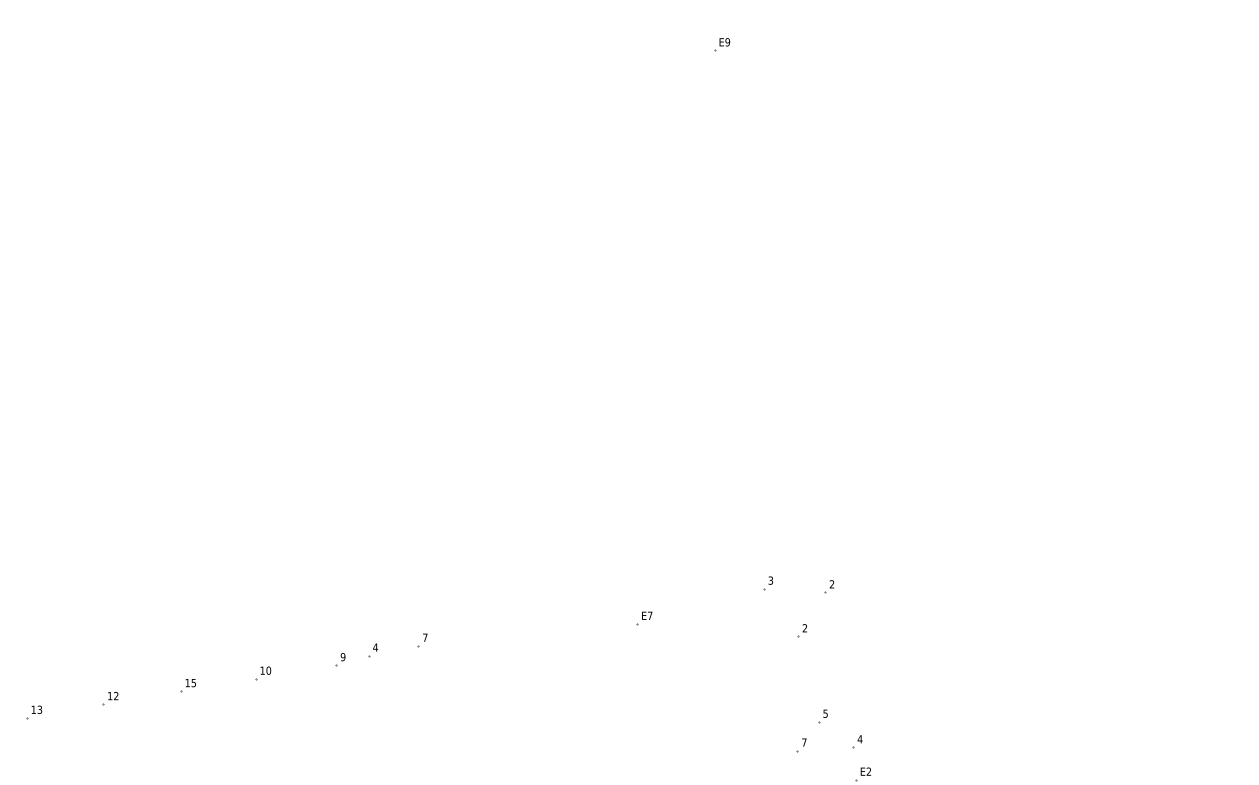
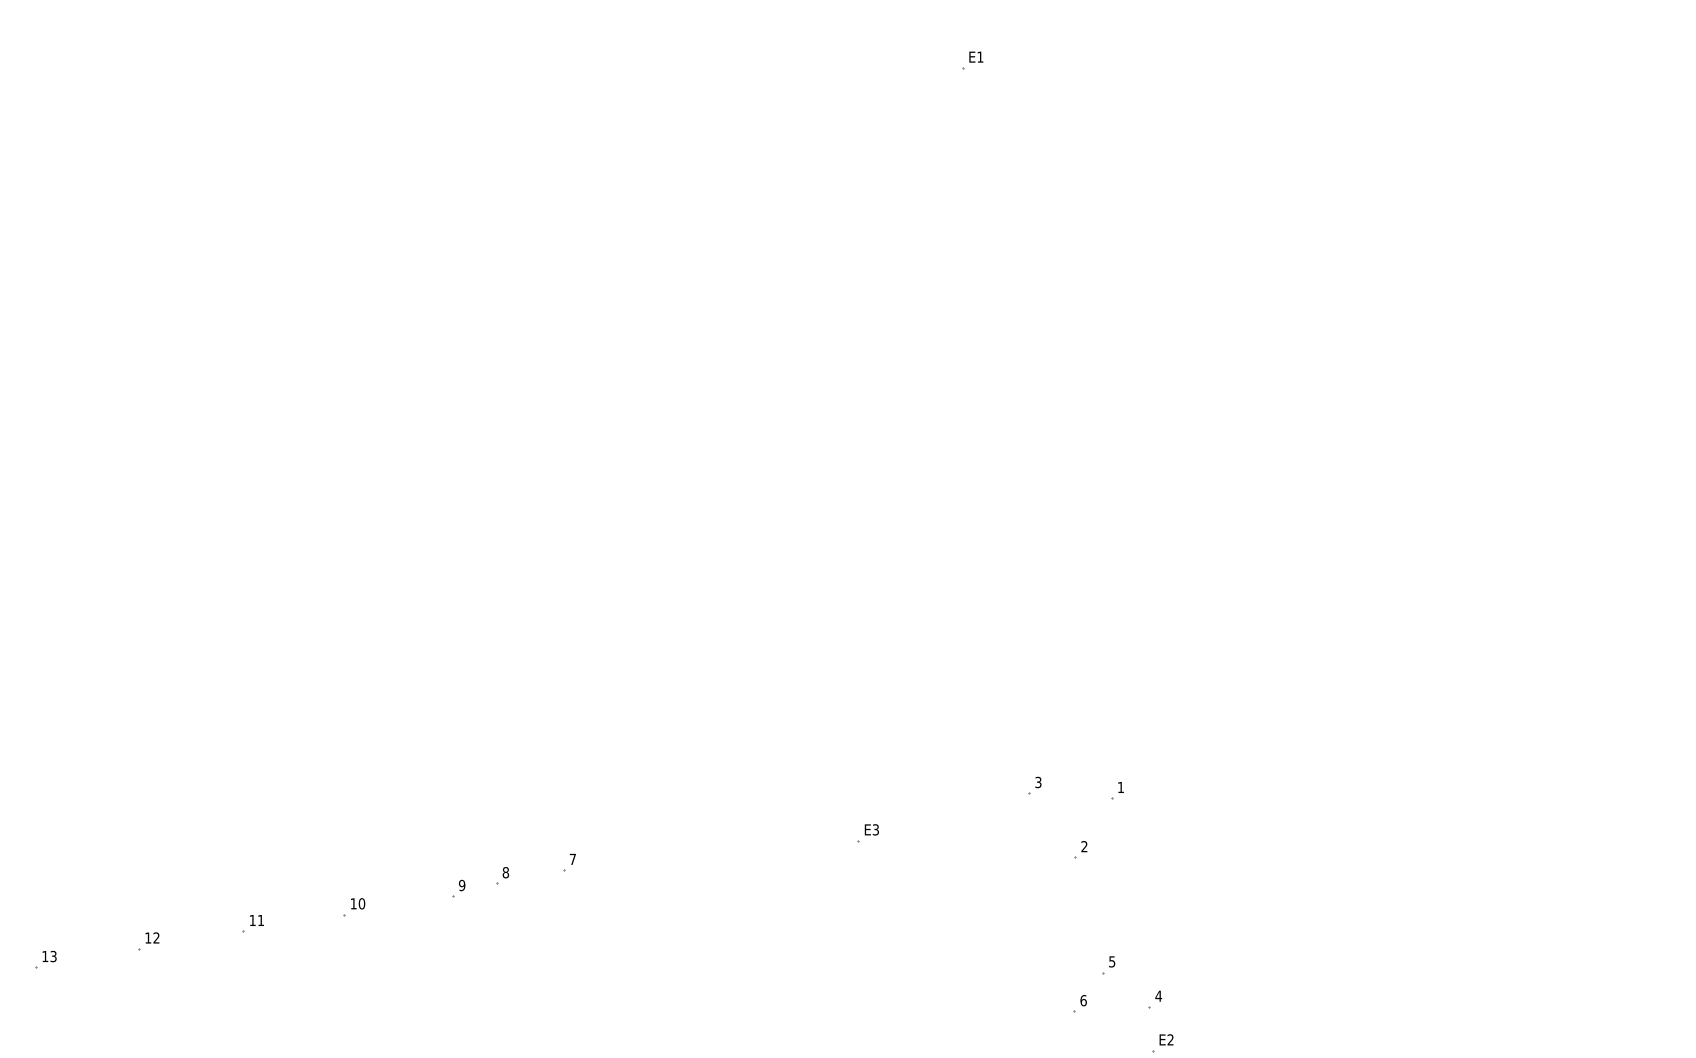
text: (727, 41) -> (980, 56), E9 -> E1
text: (831, 583) -> (1120, 786), 2 -> 1
text: (649, 615) -> (875, 829), E7 -> E3
text: (375, 647) -> (505, 872), 4 -> 8
text: (193, 683) -> (260, 920), 15 -> 11
text: (804, 742) -> (1083, 1000), 7 -> 6

